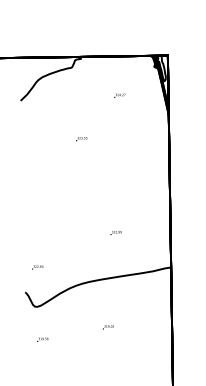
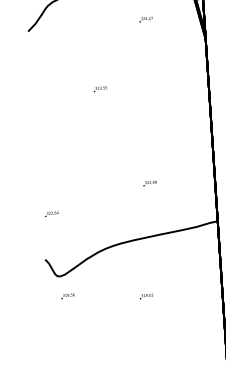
text: (81, 139) -> (100, 89), moved
text: (37, 267) -> (51, 214), moved
text: (42, 339) -> (67, 295), moved

